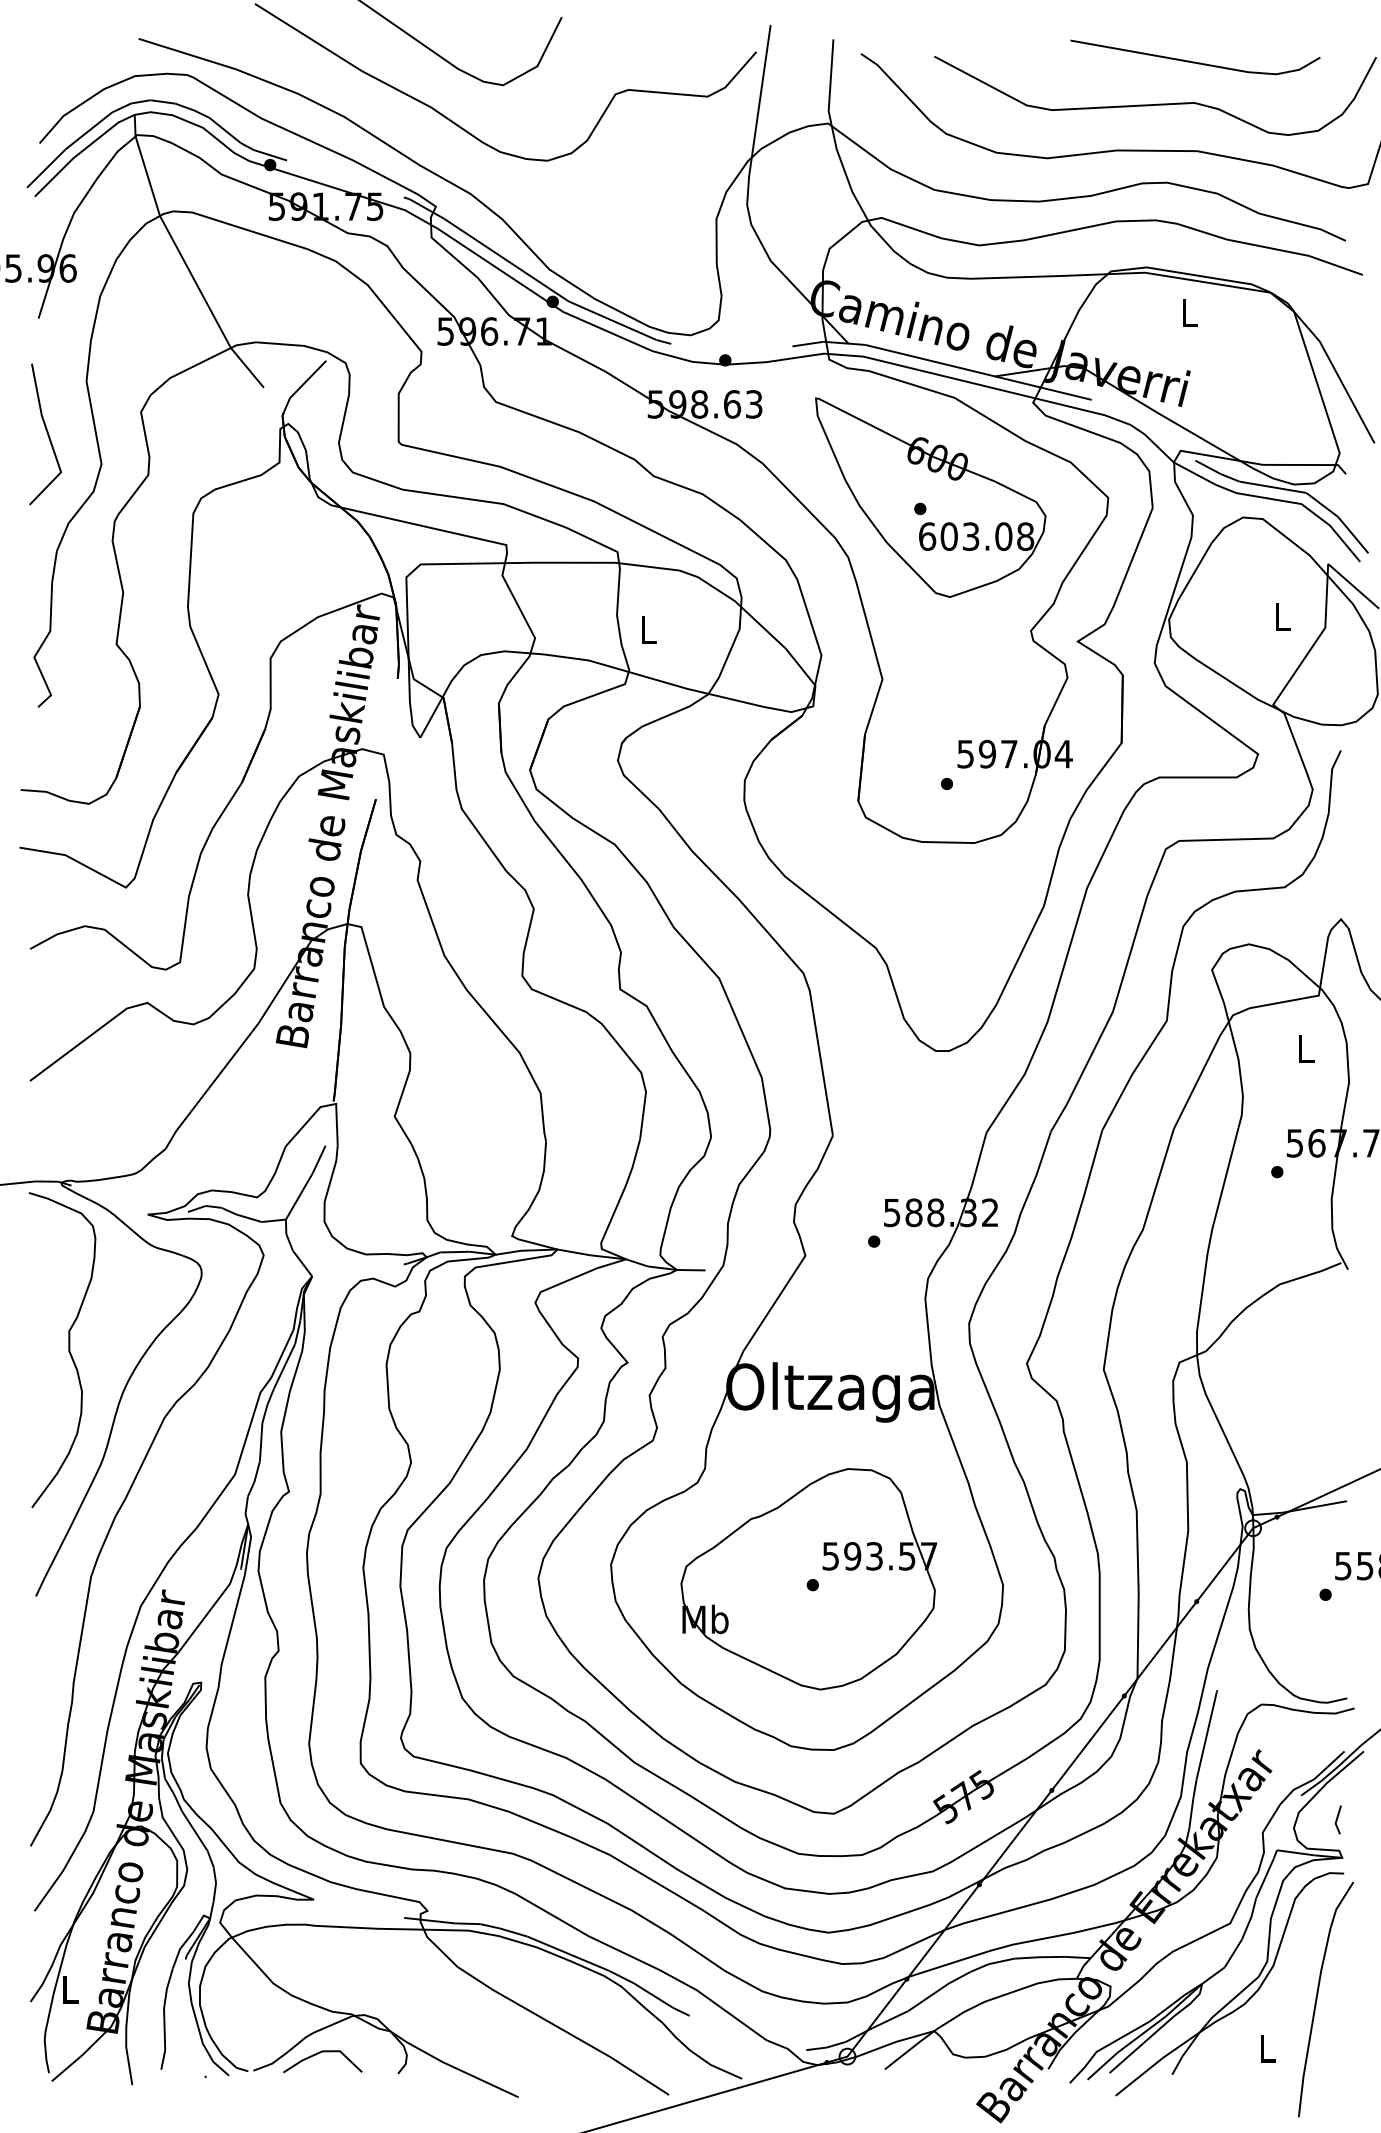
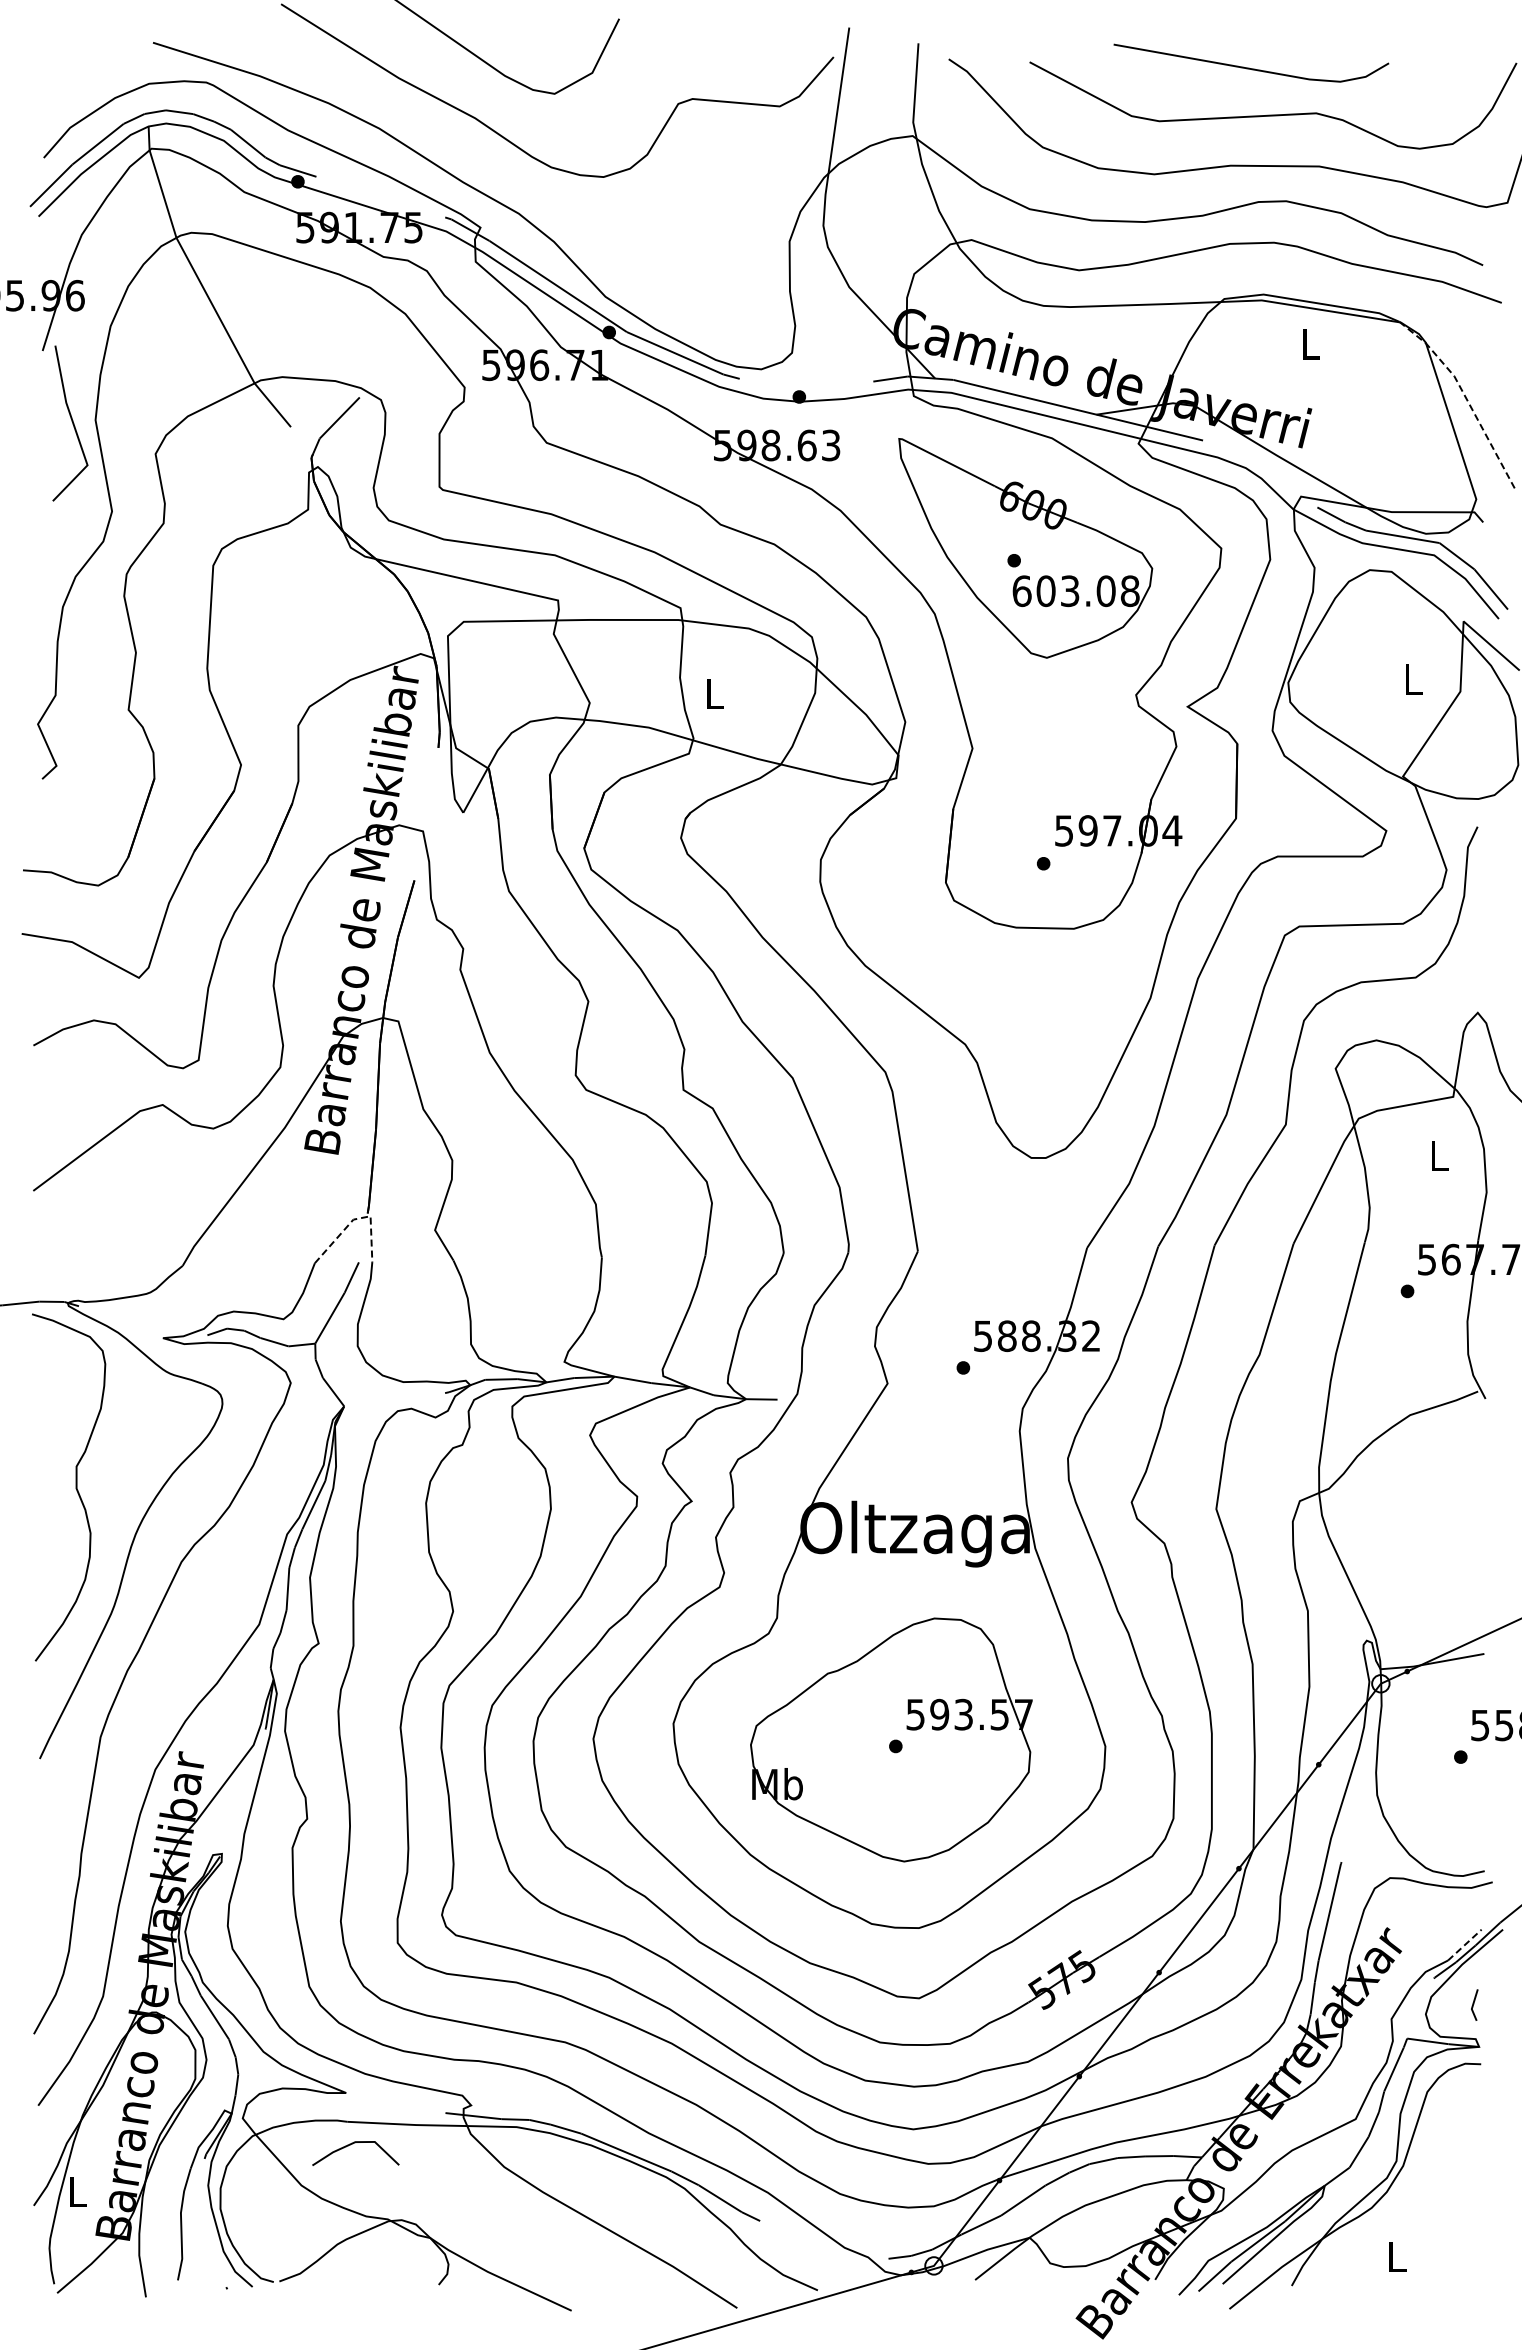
line: (1193, 61) -> (1249, 67), moved
line: (1329, 360) -> (1465, 397), solid -> dashed
line: (47, 434) -> (72, 423), moved
line: (323, 1106) -> (356, 1219), solid -> dashed
line: (1328, 1765) -> (1464, 1945), solid -> dashed
curve: (1318, 1996) -> (1452, 2199), removed
line: (317, 2054) -> (350, 2145), moved

